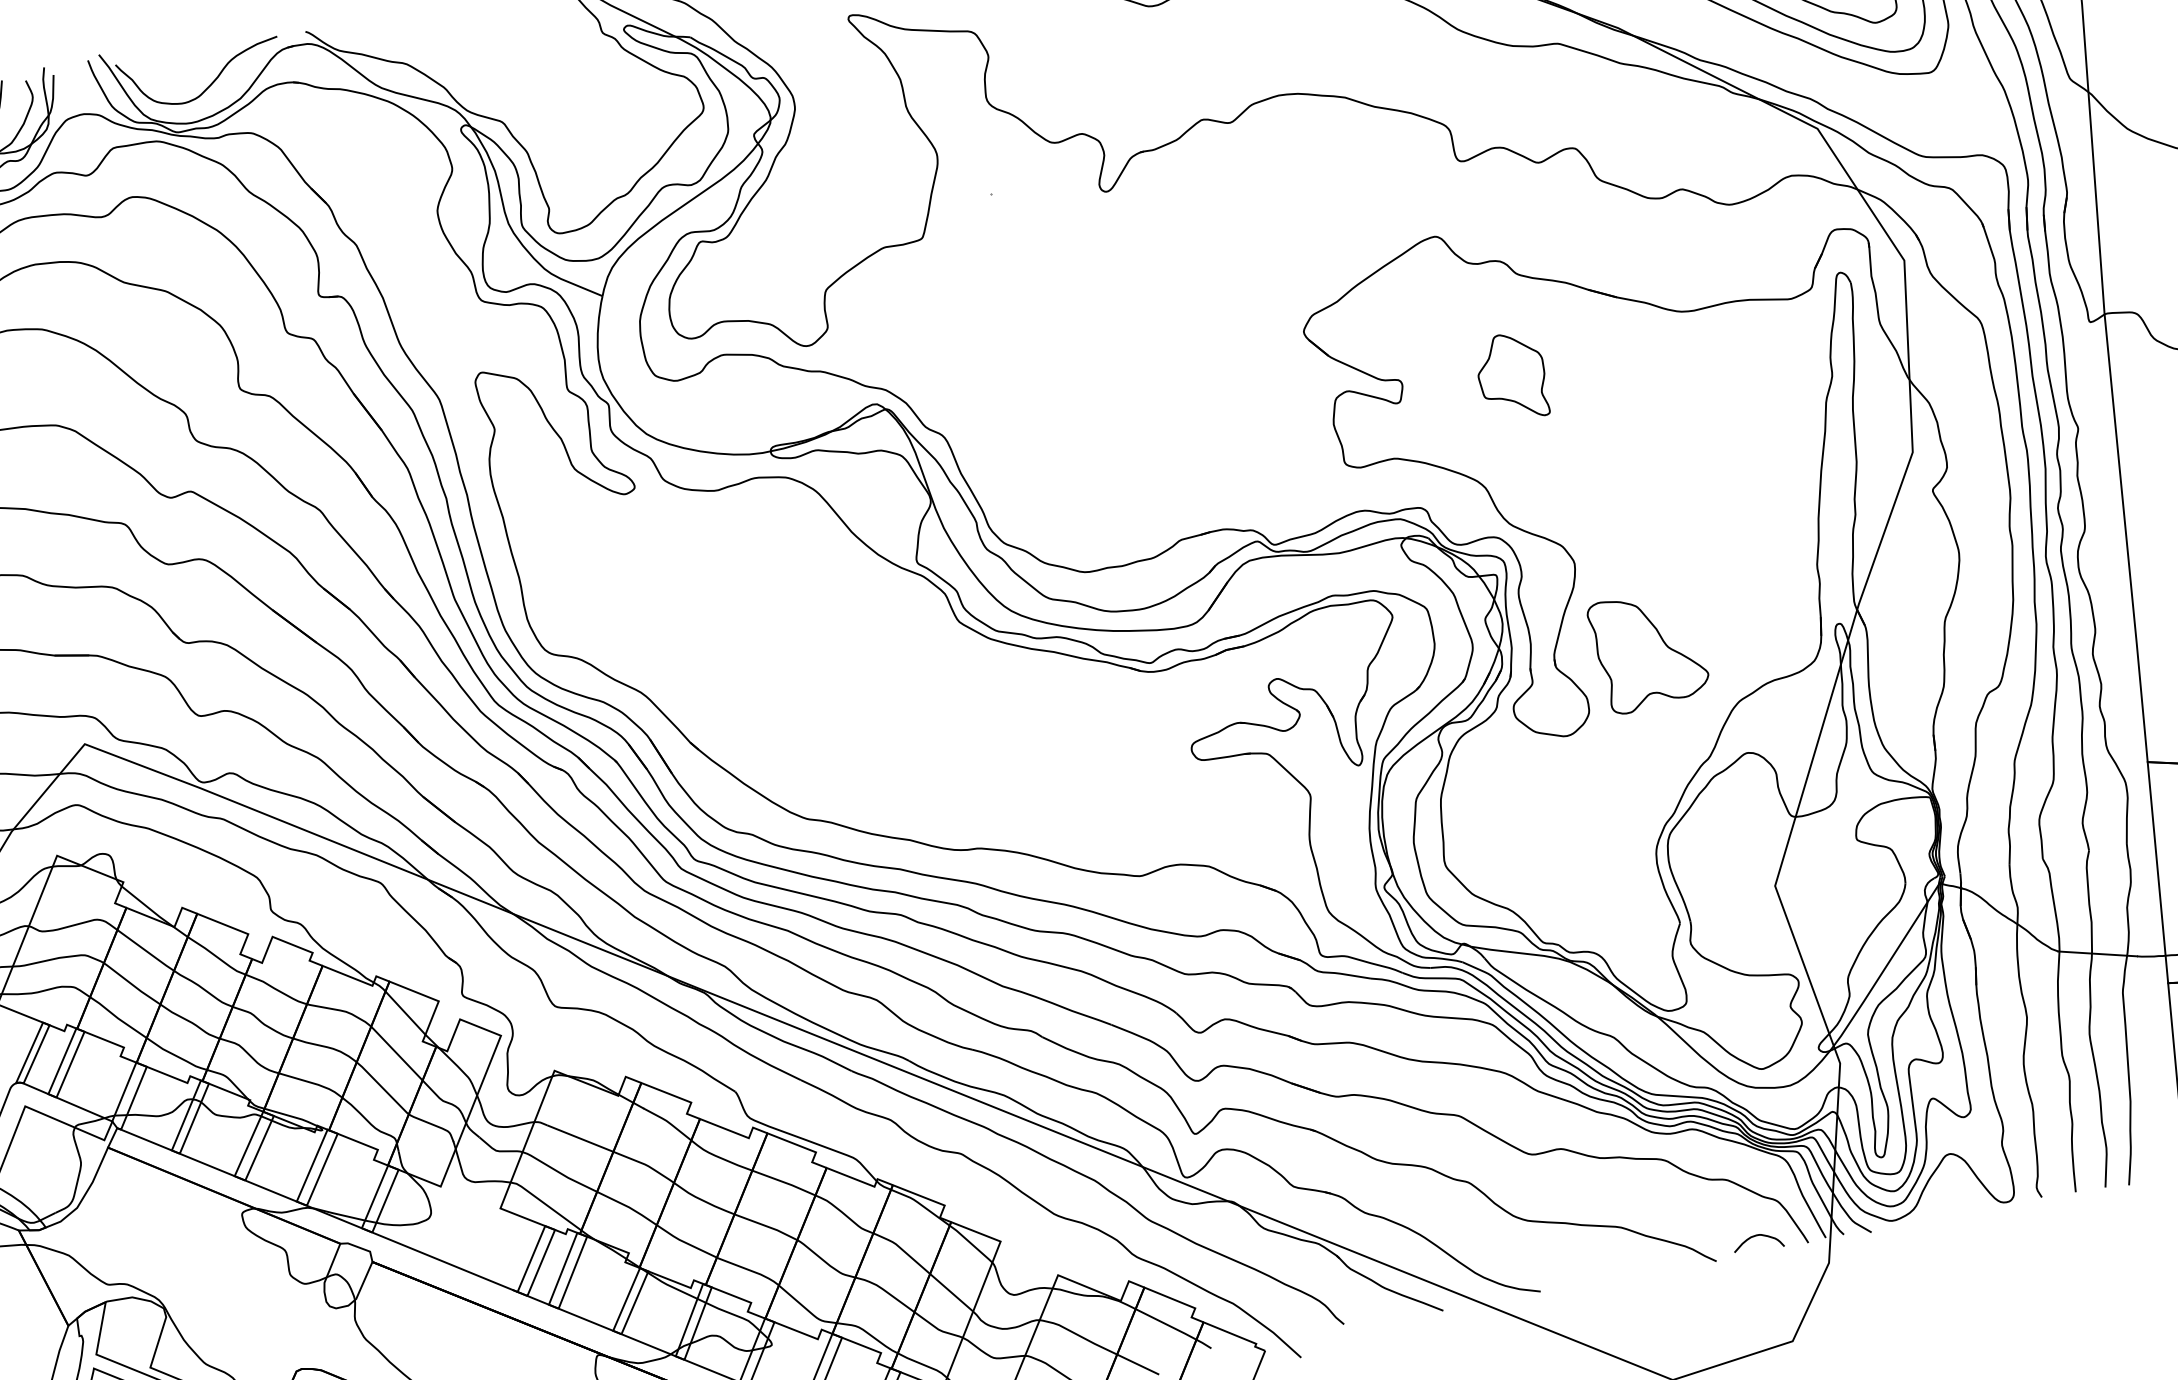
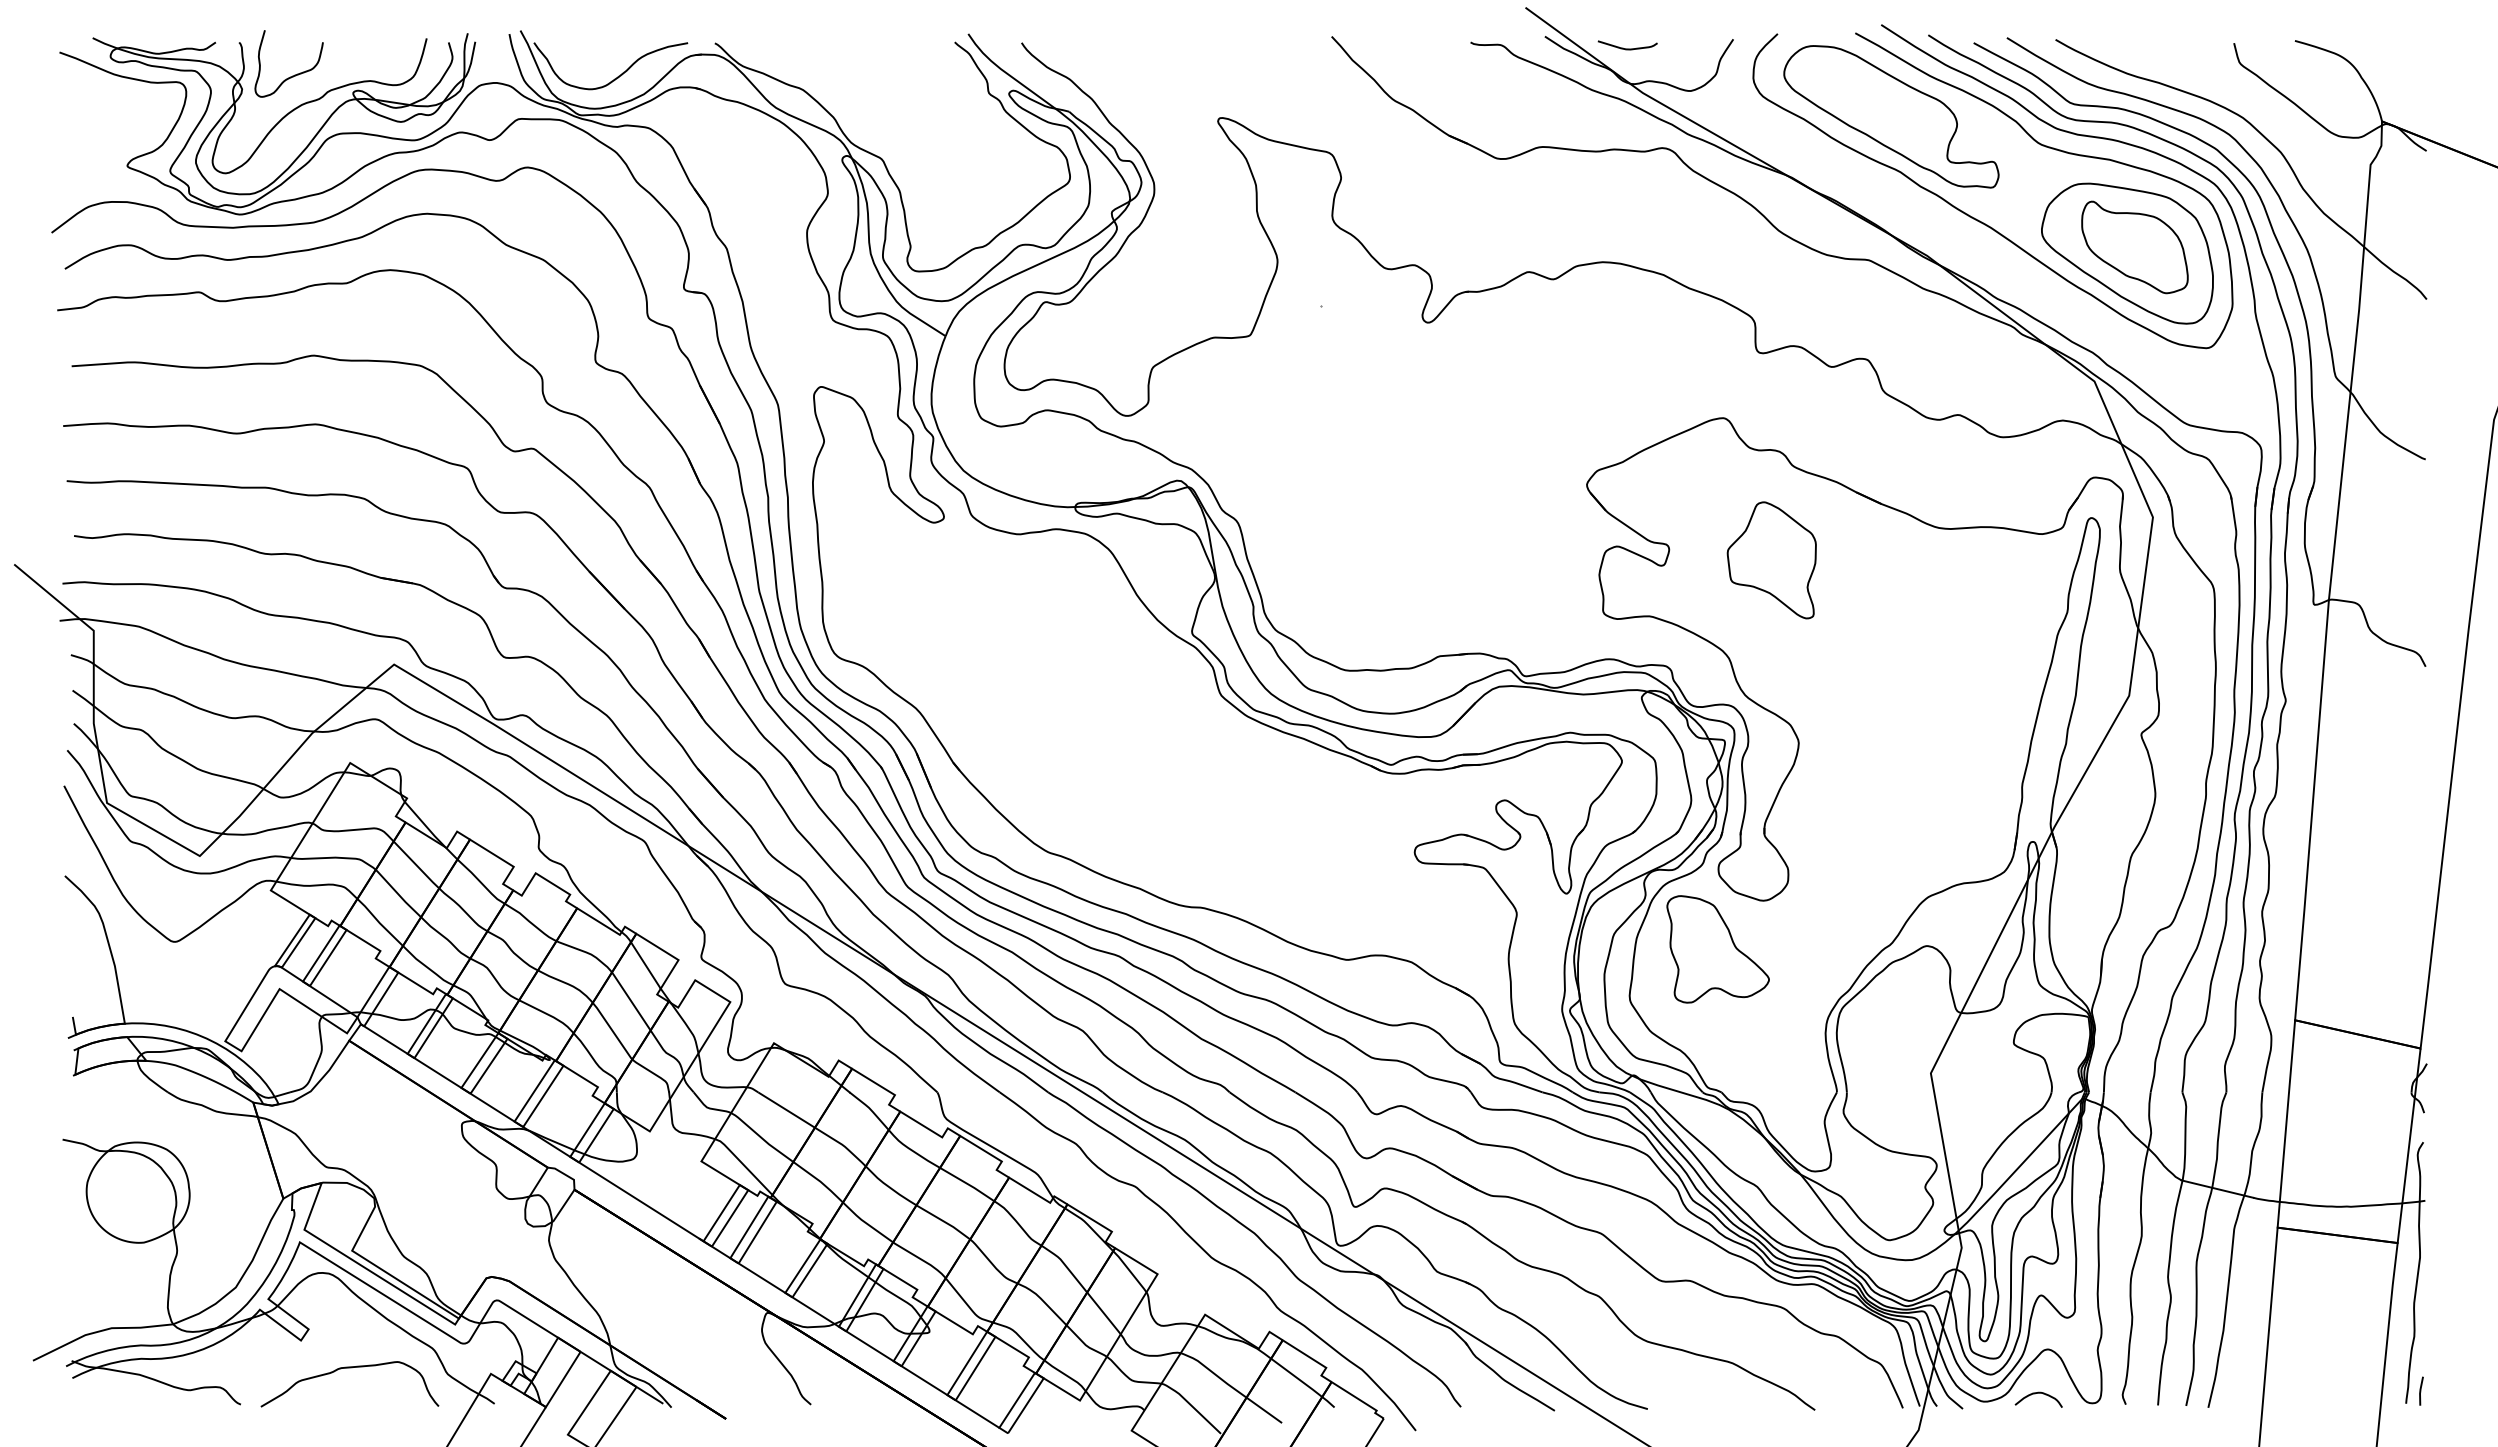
part: (1511, 377) -> (1771, 560), size x1.43
part: (1648, 651) -> (1717, 949), moved
curve: (1753, 1237) -> (2035, 1394), moved

